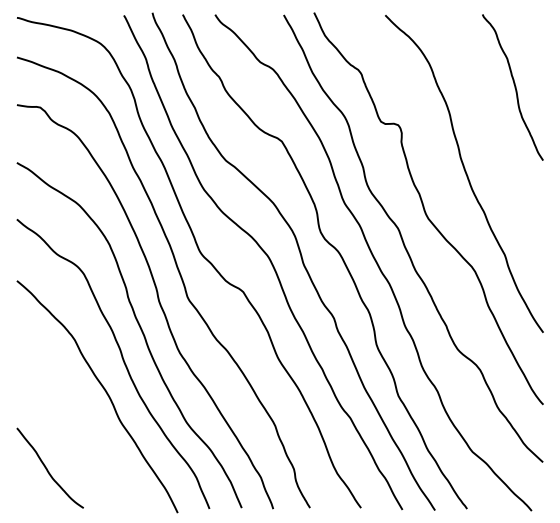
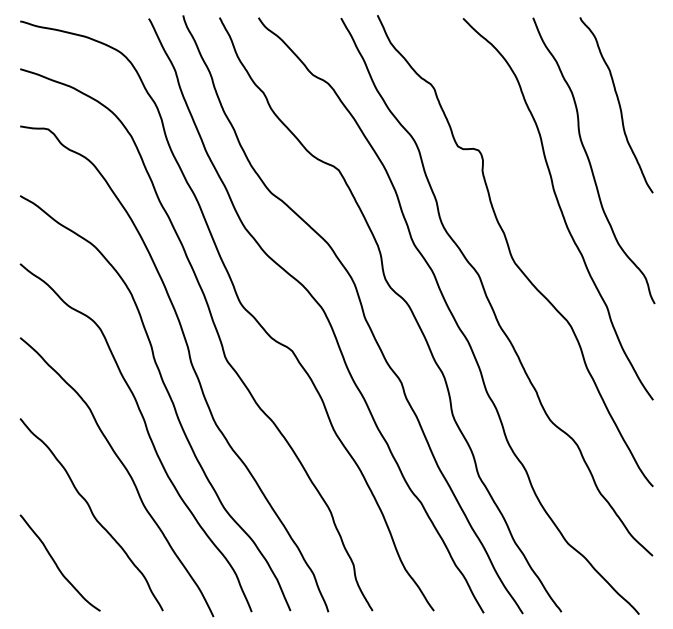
curve: (491, 134) -> (590, 161), added
curve: (76, 427) -> (91, 514), added

